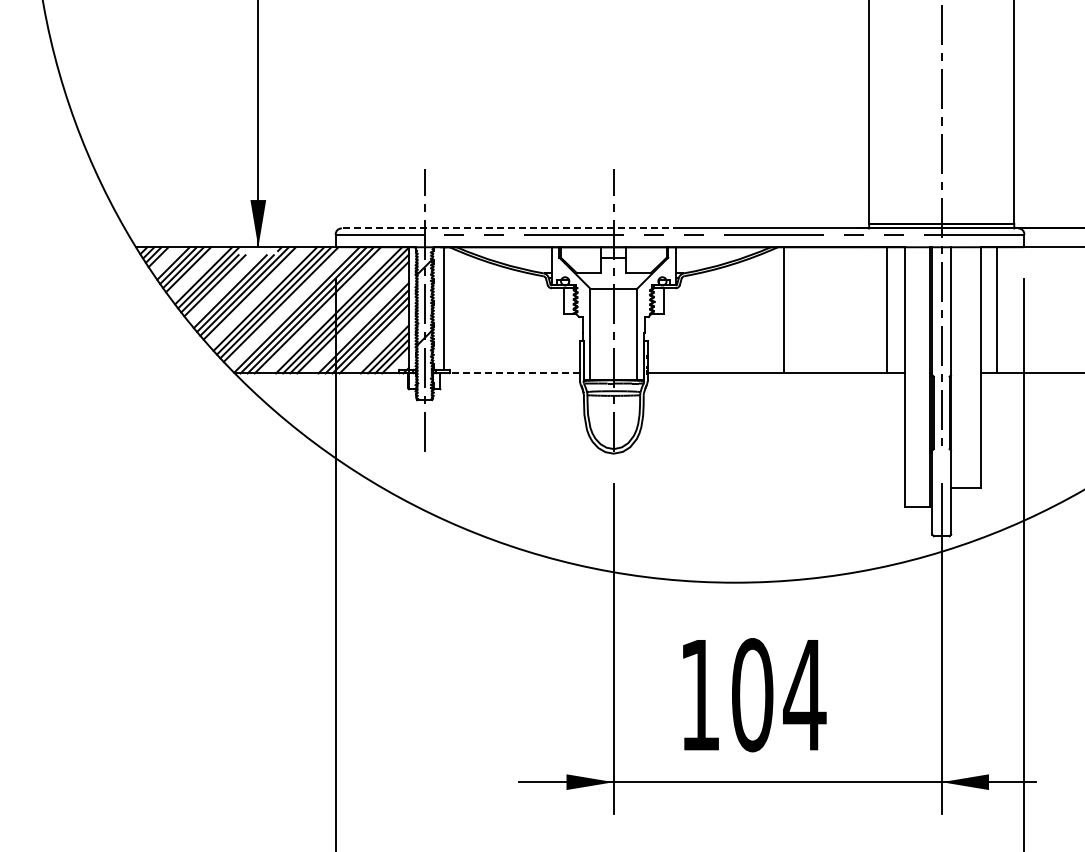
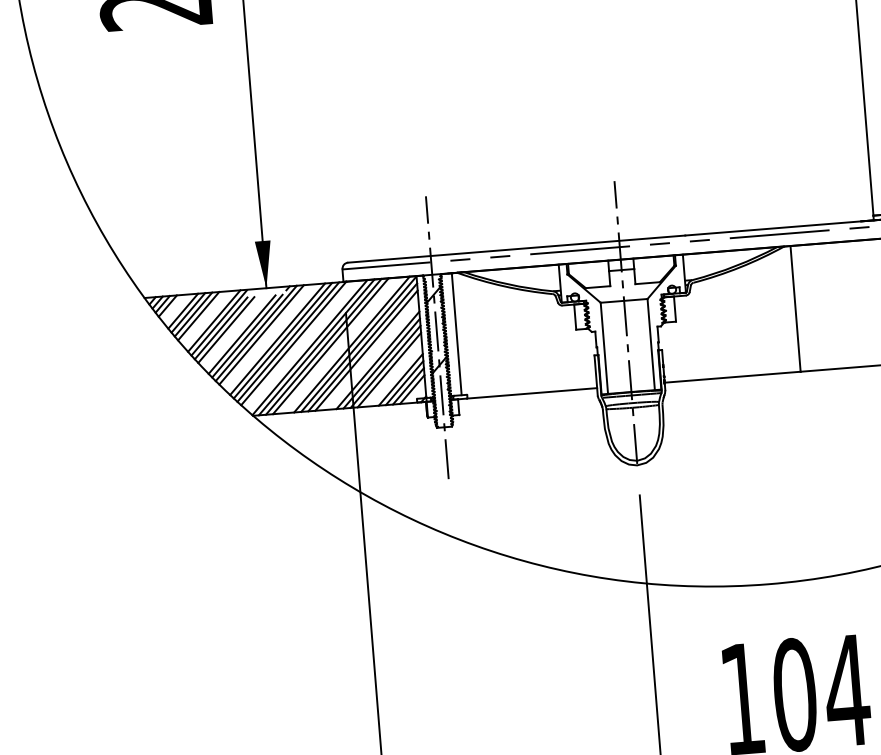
line: (510, 228) -> (516, 249), dashed -> solid
line: (514, 373) -> (531, 393), dashed -> solid

